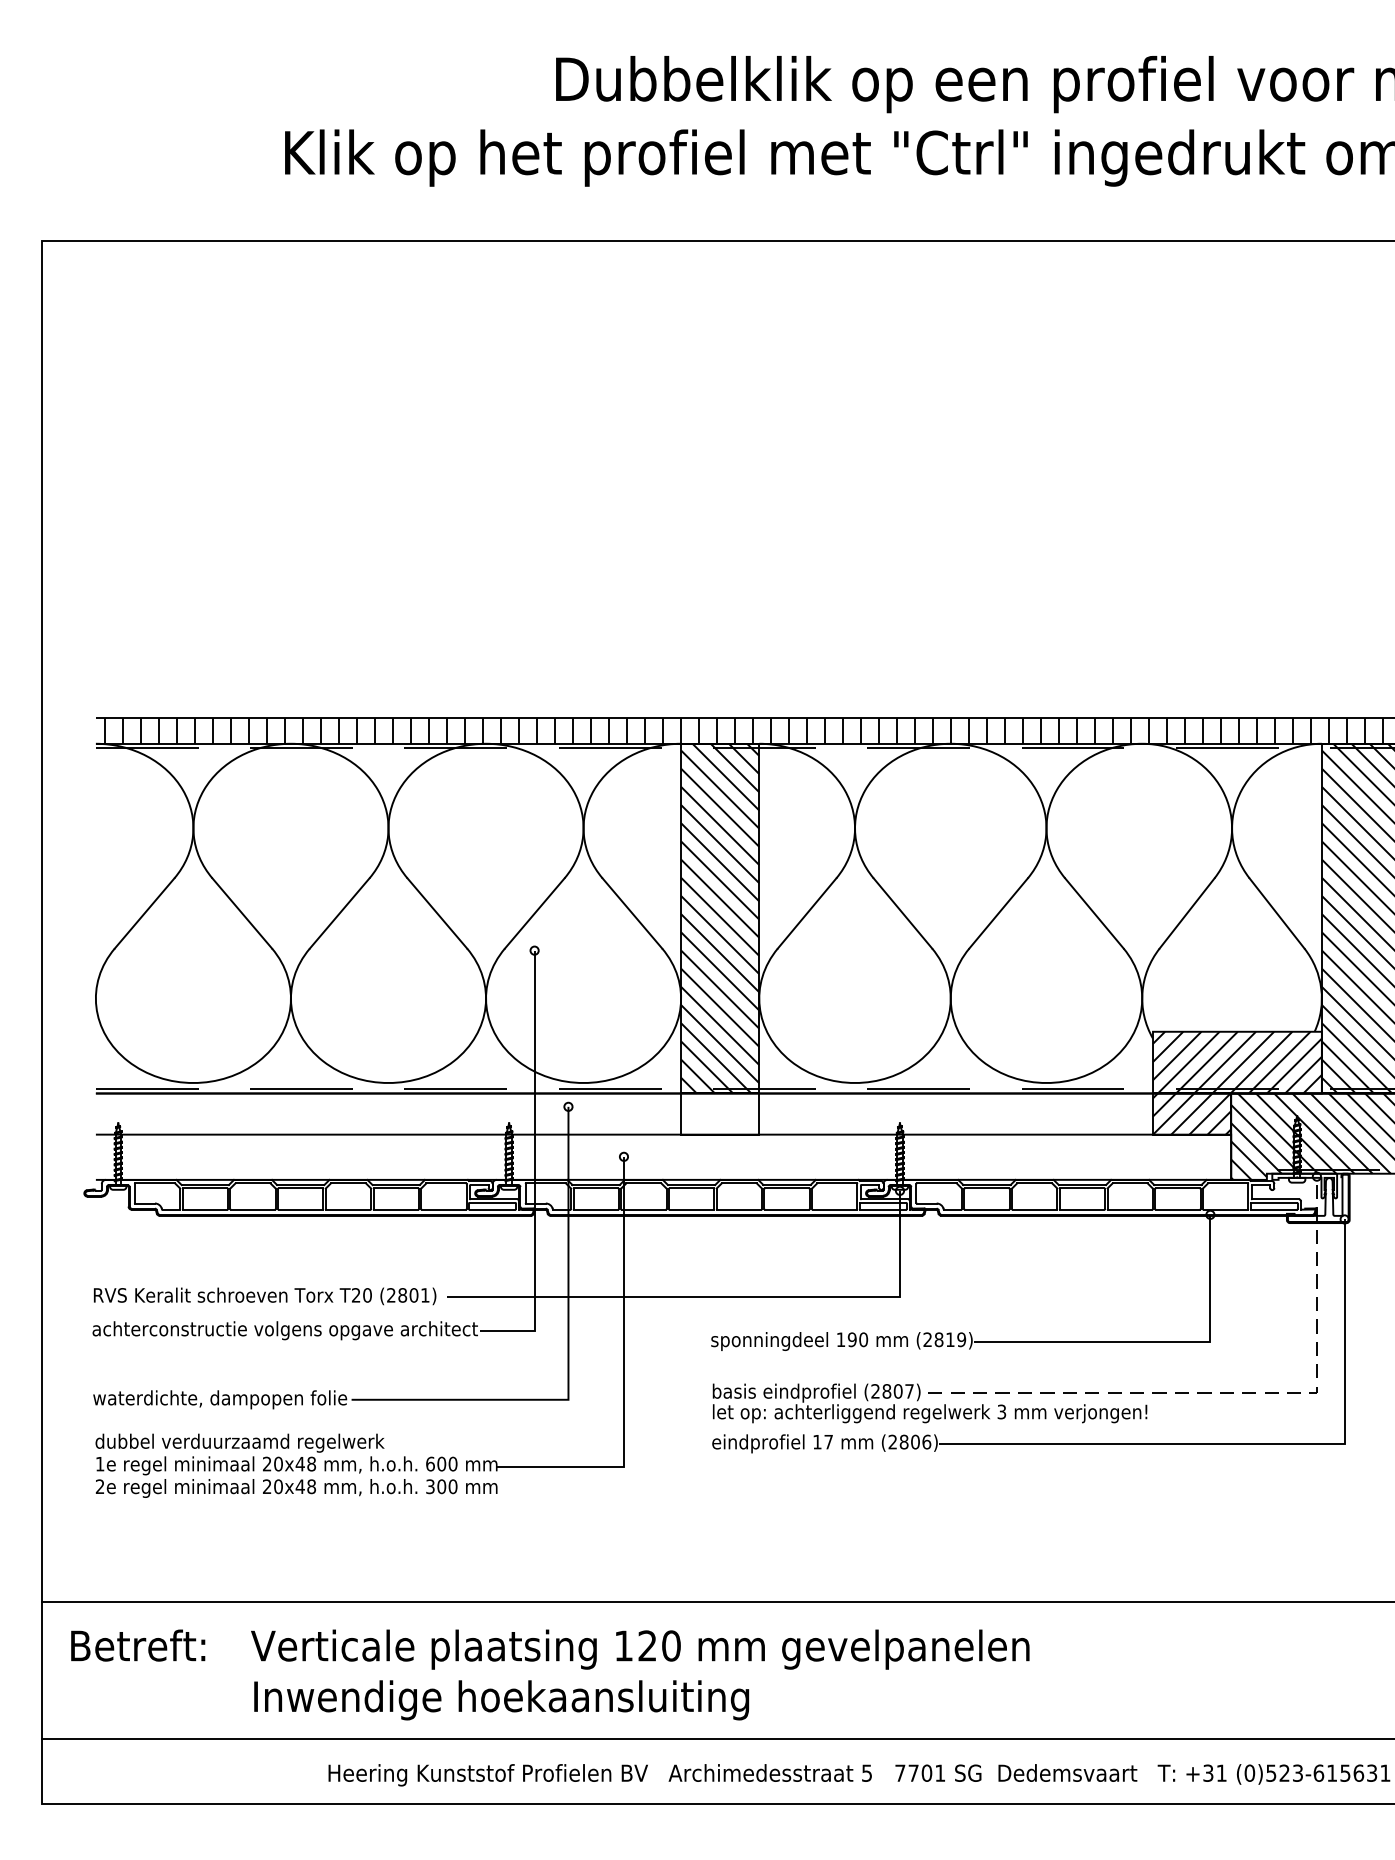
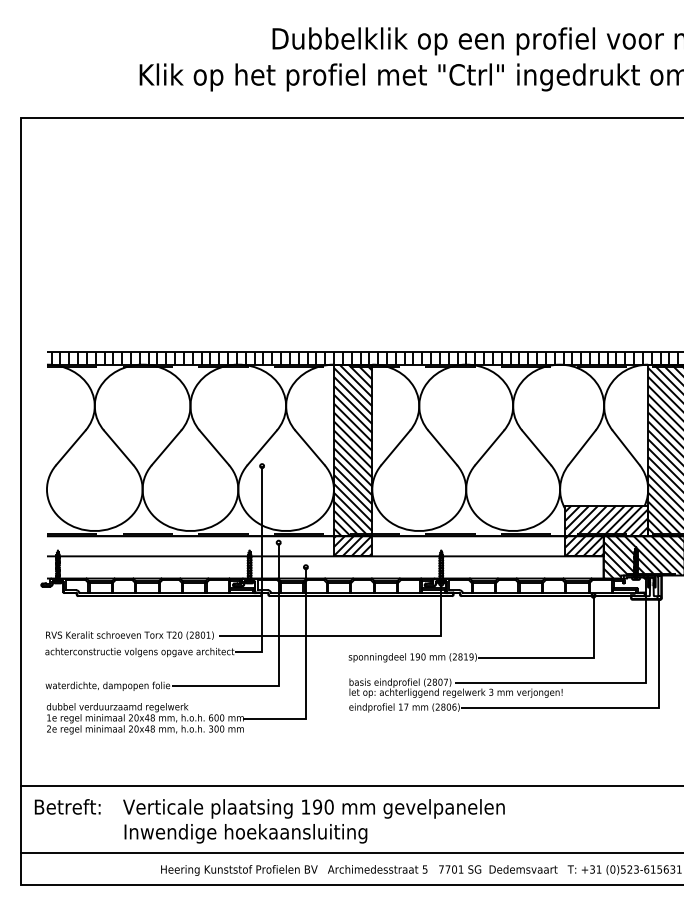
hatch: (718, 1114) -> (352, 546), added
line: (1232, 1393) -> (604, 683), dashed -> solid
text: (647, 1644) -> (317, 806), 120 -> 190

